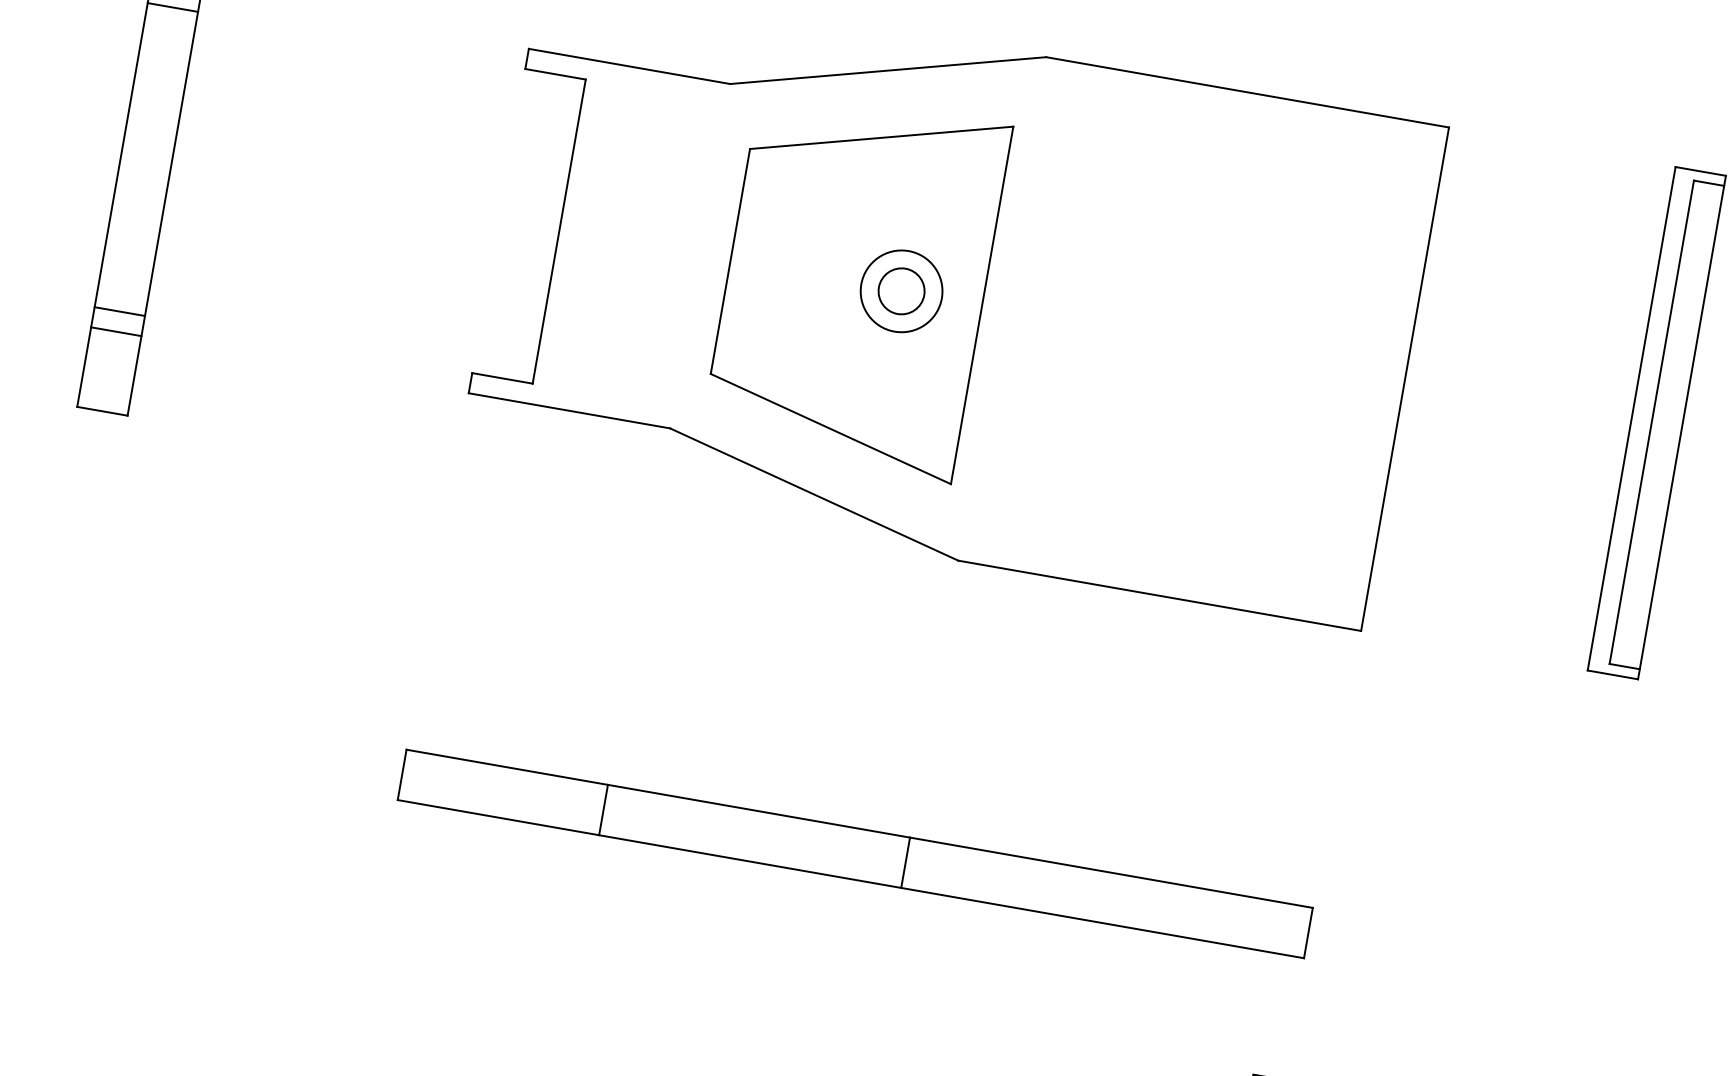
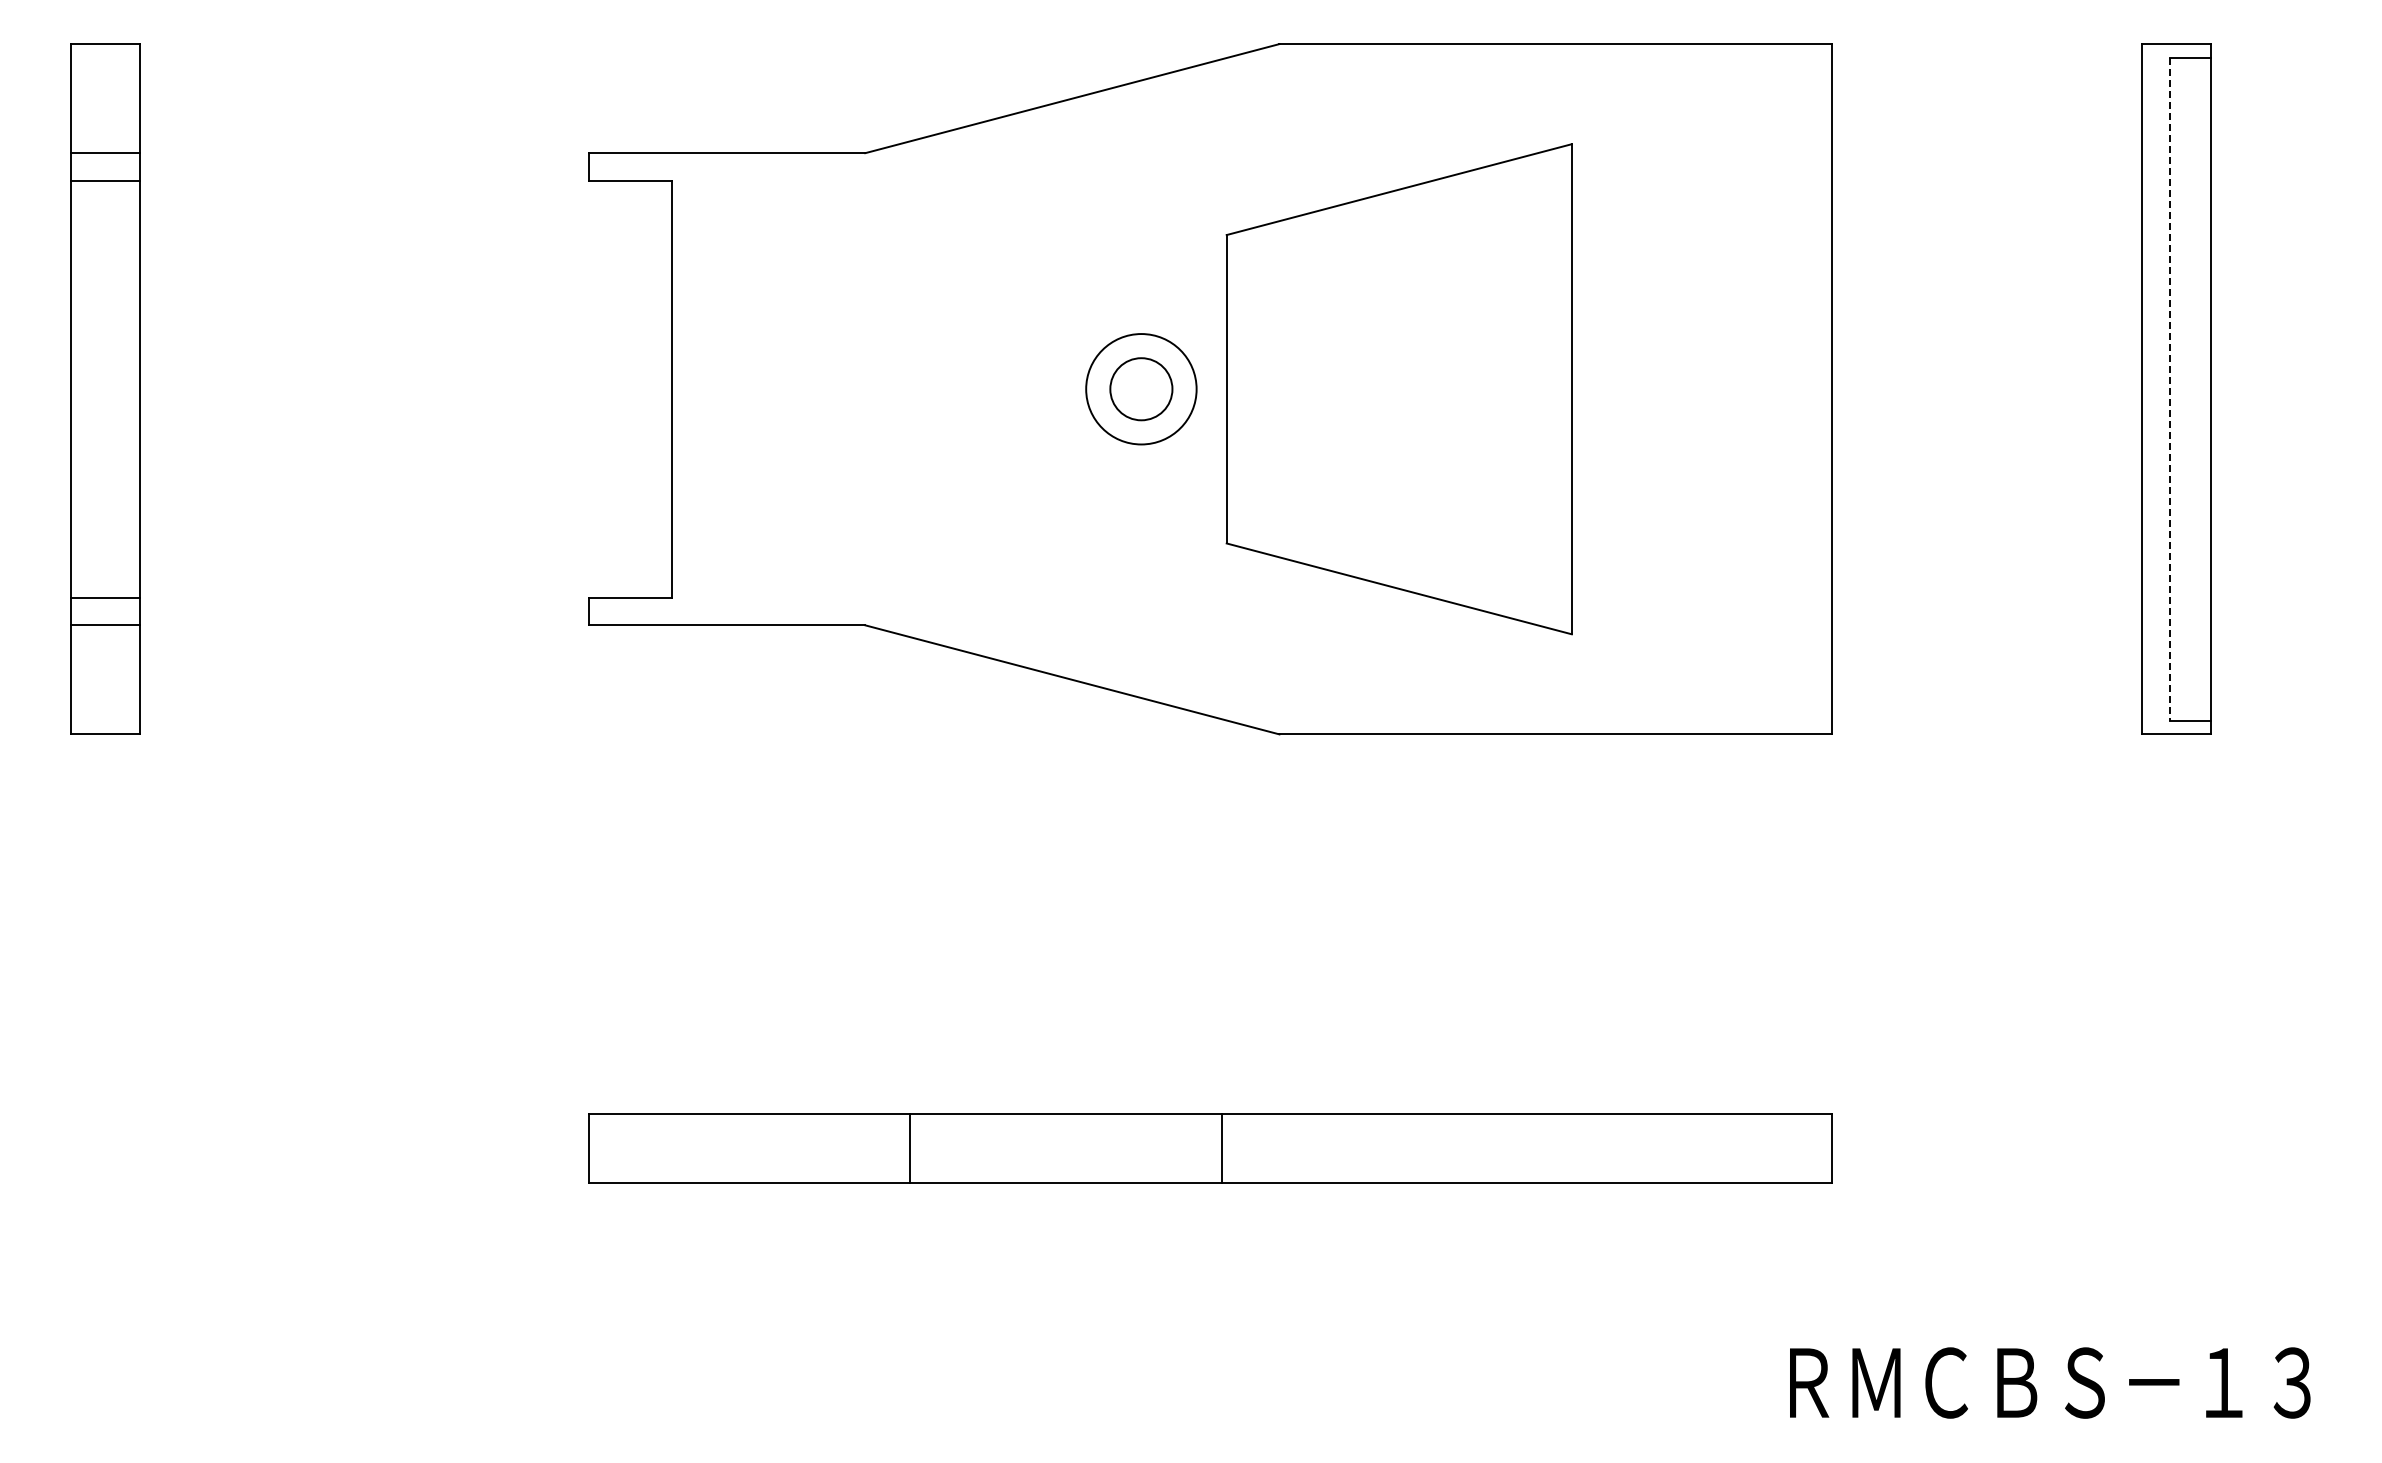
part: (855, 283) -> (1398, 389), moved
line: (1651, 422) -> (2169, 389), solid -> dashed
line: (603, 810) -> (910, 1148), moved
line: (905, 862) -> (1222, 1148), moved

